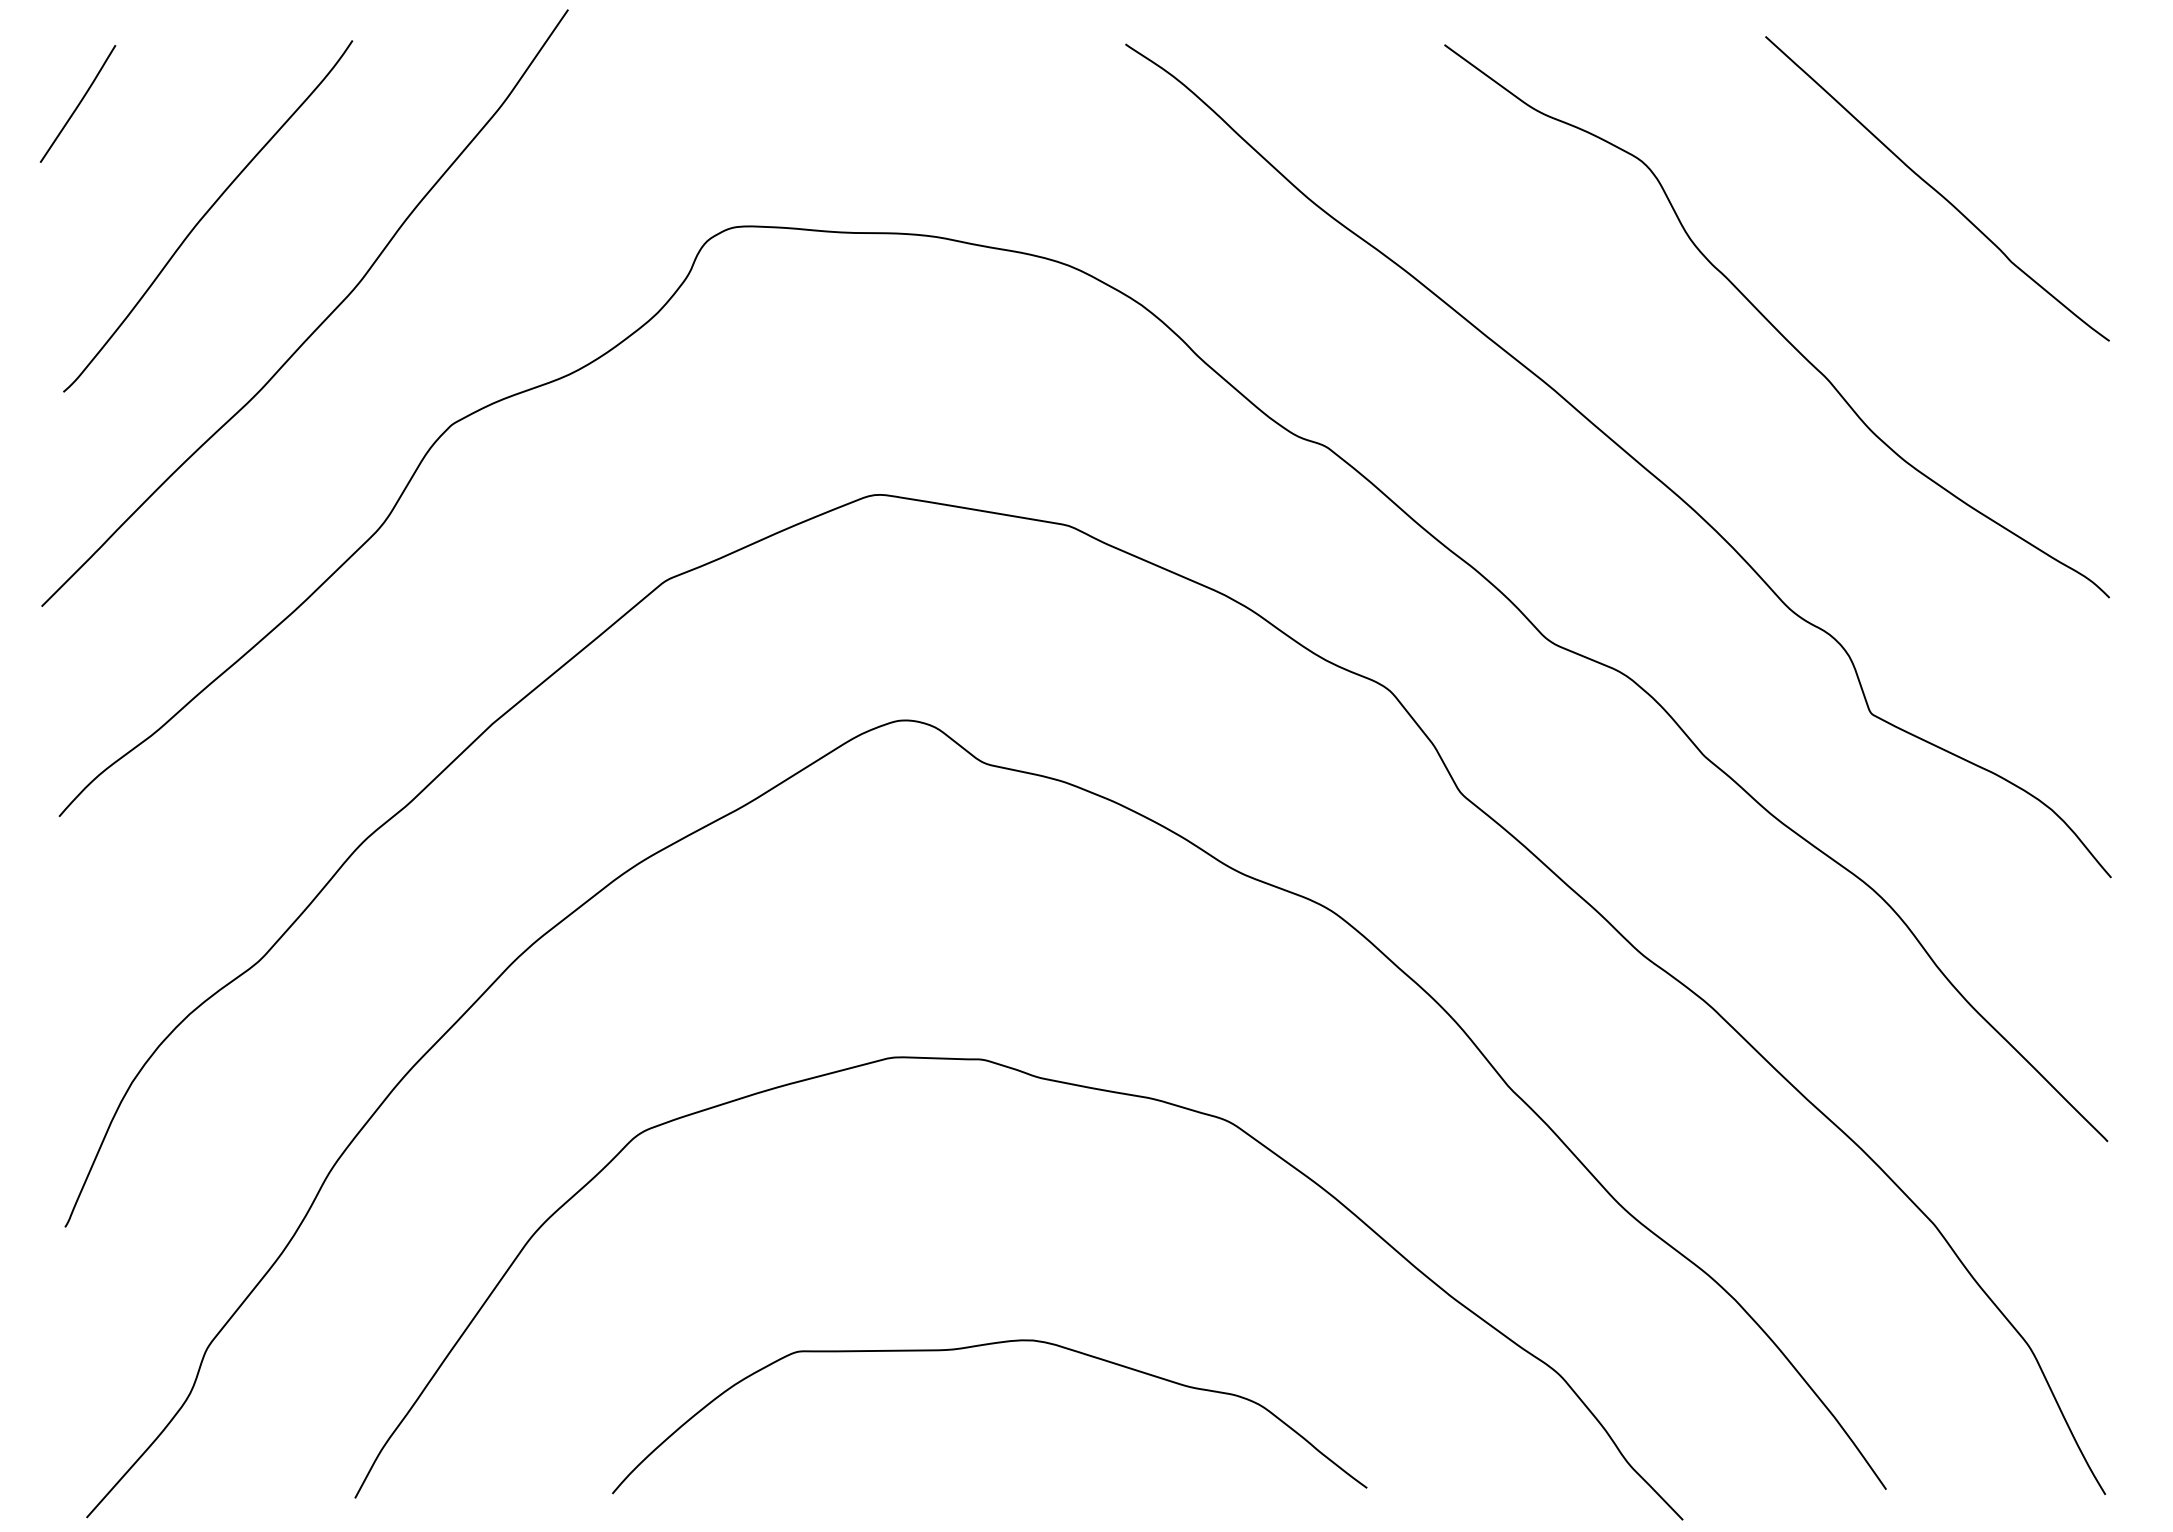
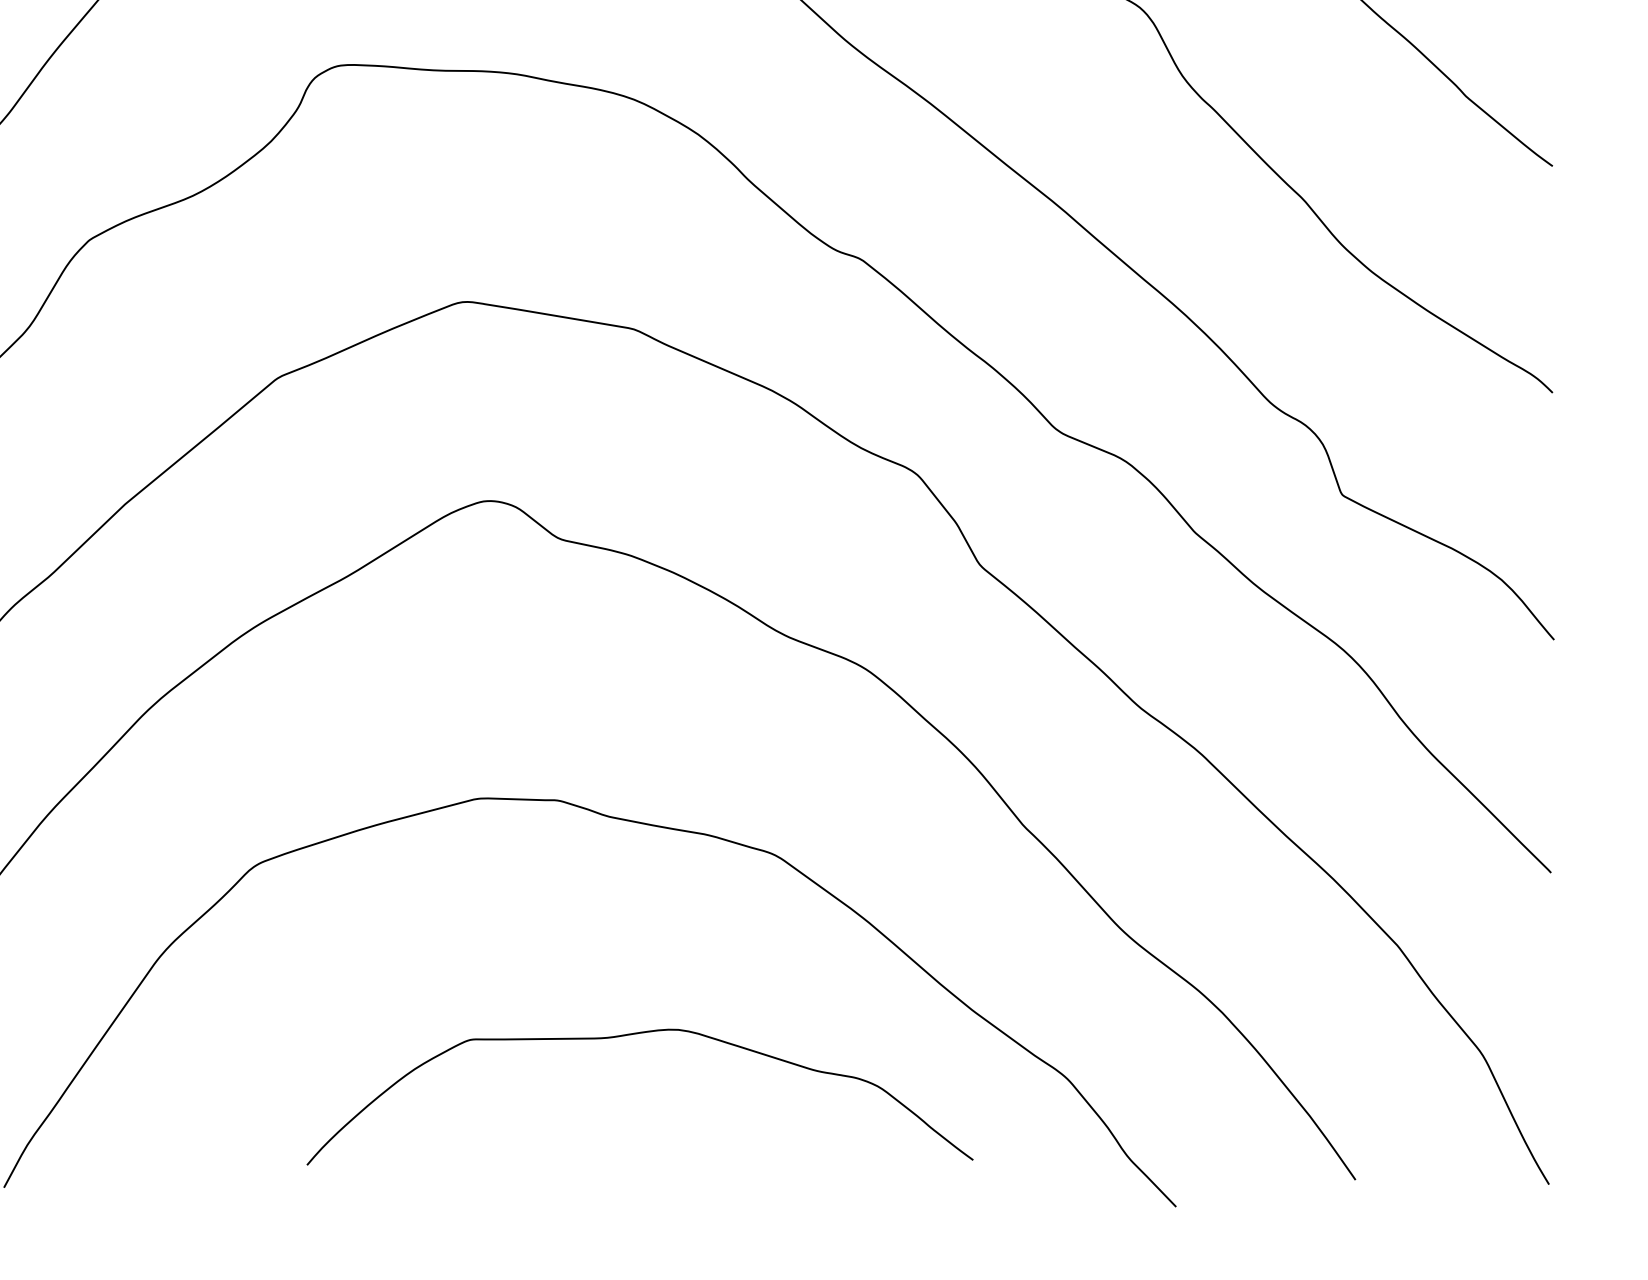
curve: (981, 1346) -> (632, 1035), moved

